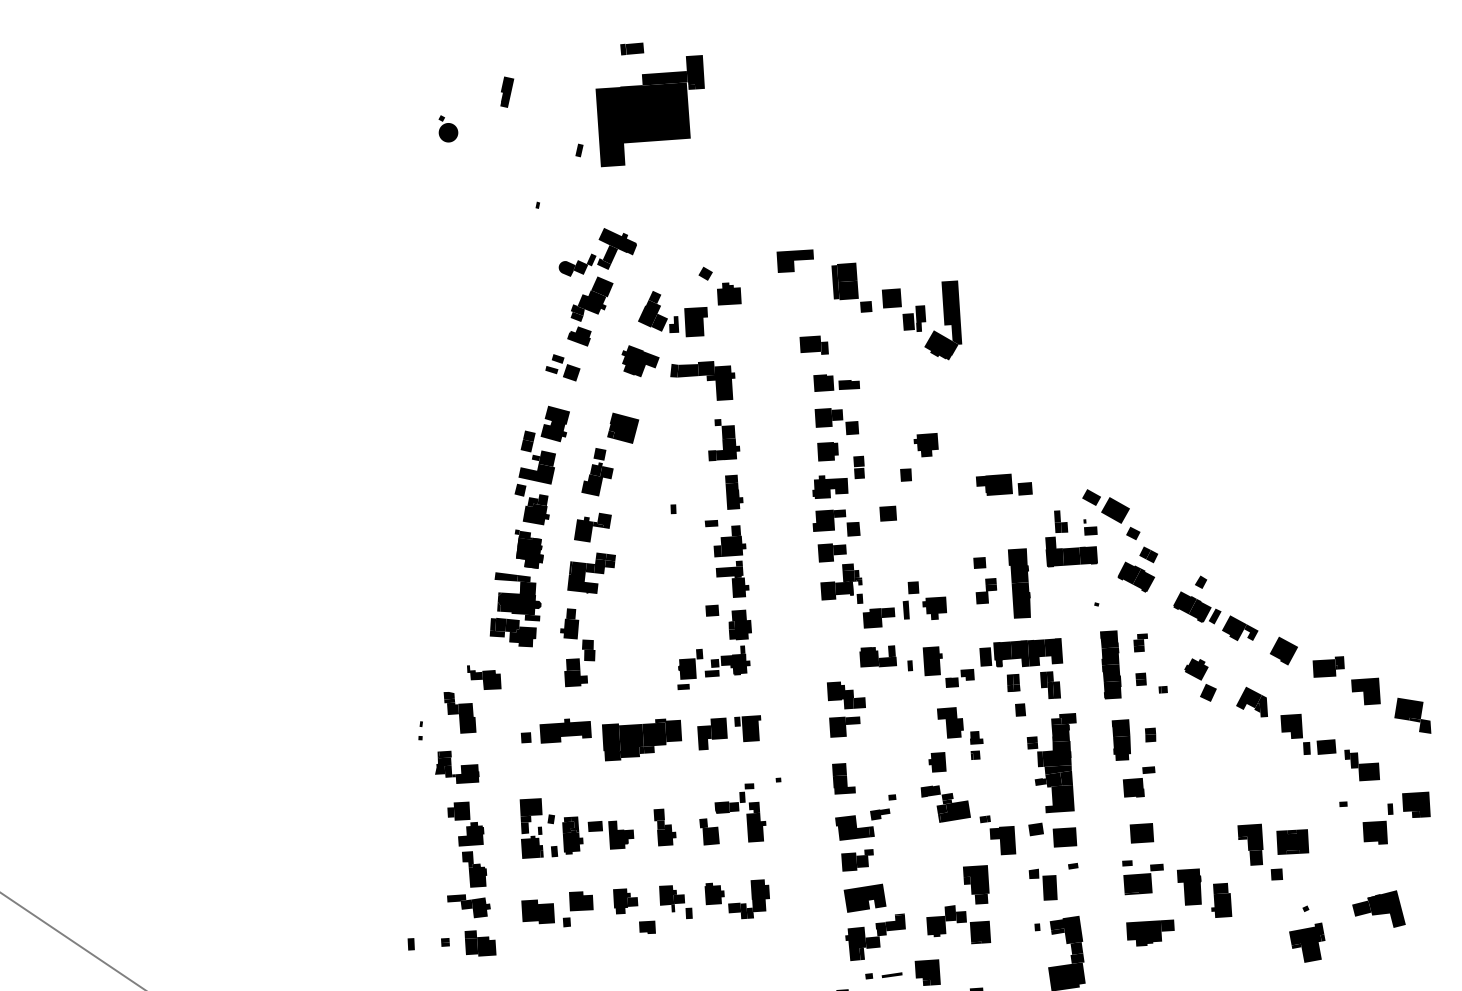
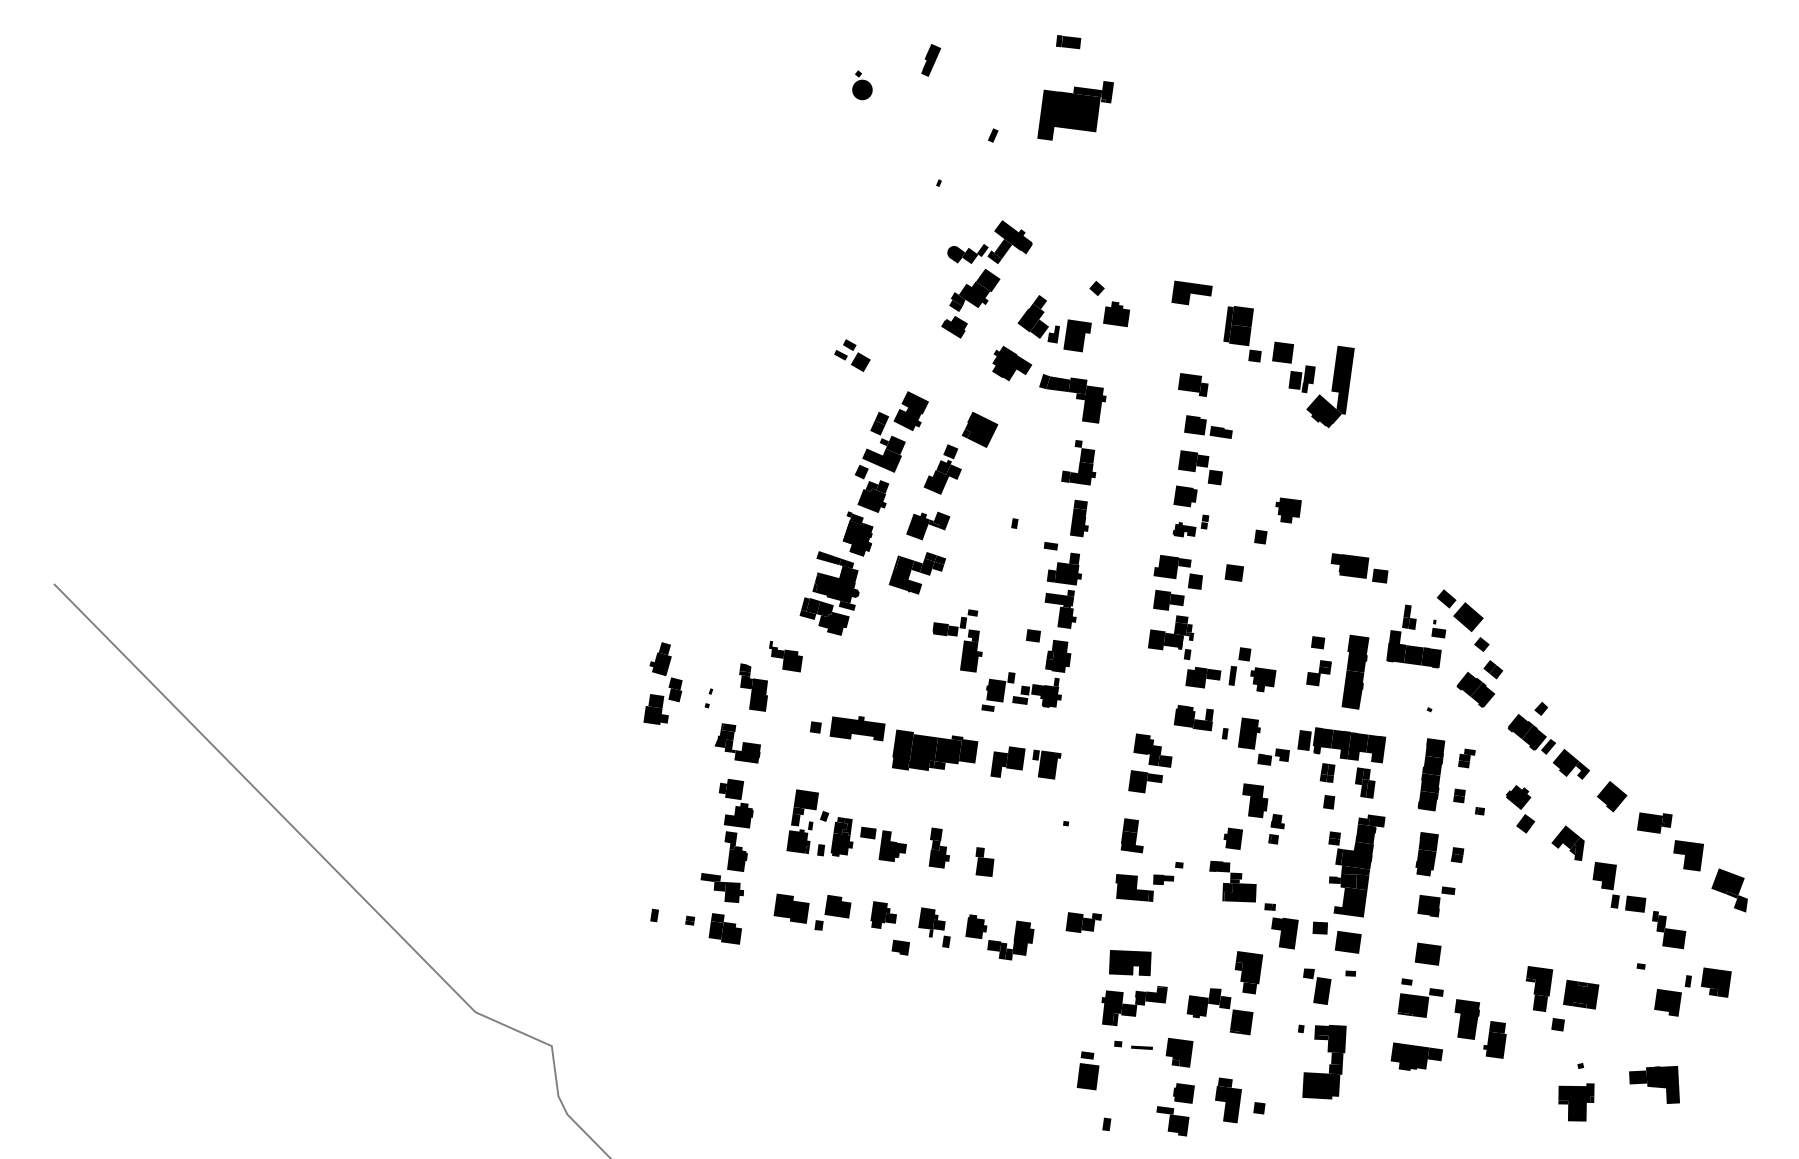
part: (651, 111) -> (1075, 110), size x0.6
part: (562, 368) -> (852, 355), moved
part: (838, 477) -> (1190, 525), size x0.6
part: (581, 648) -> (668, 686), moved
part: (740, 815) -> (957, 640), moved
part: (857, 860) -> (1083, 922), moved

